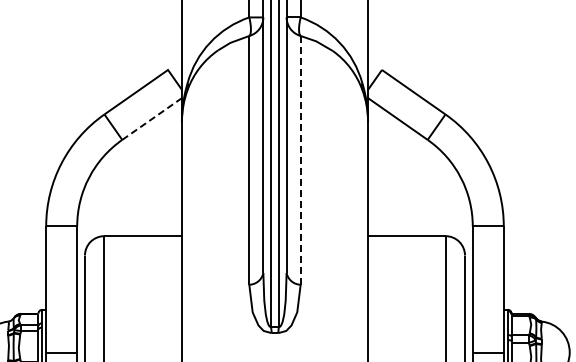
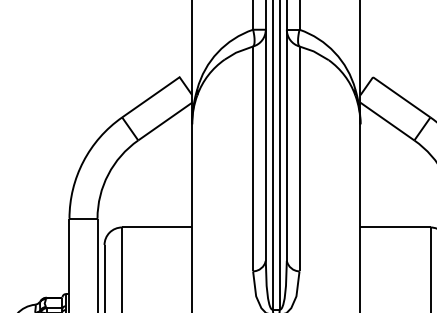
line: (153, 118) -> (166, 121), dashed -> solid
line: (300, 160) -> (299, 159), dashed -> solid

